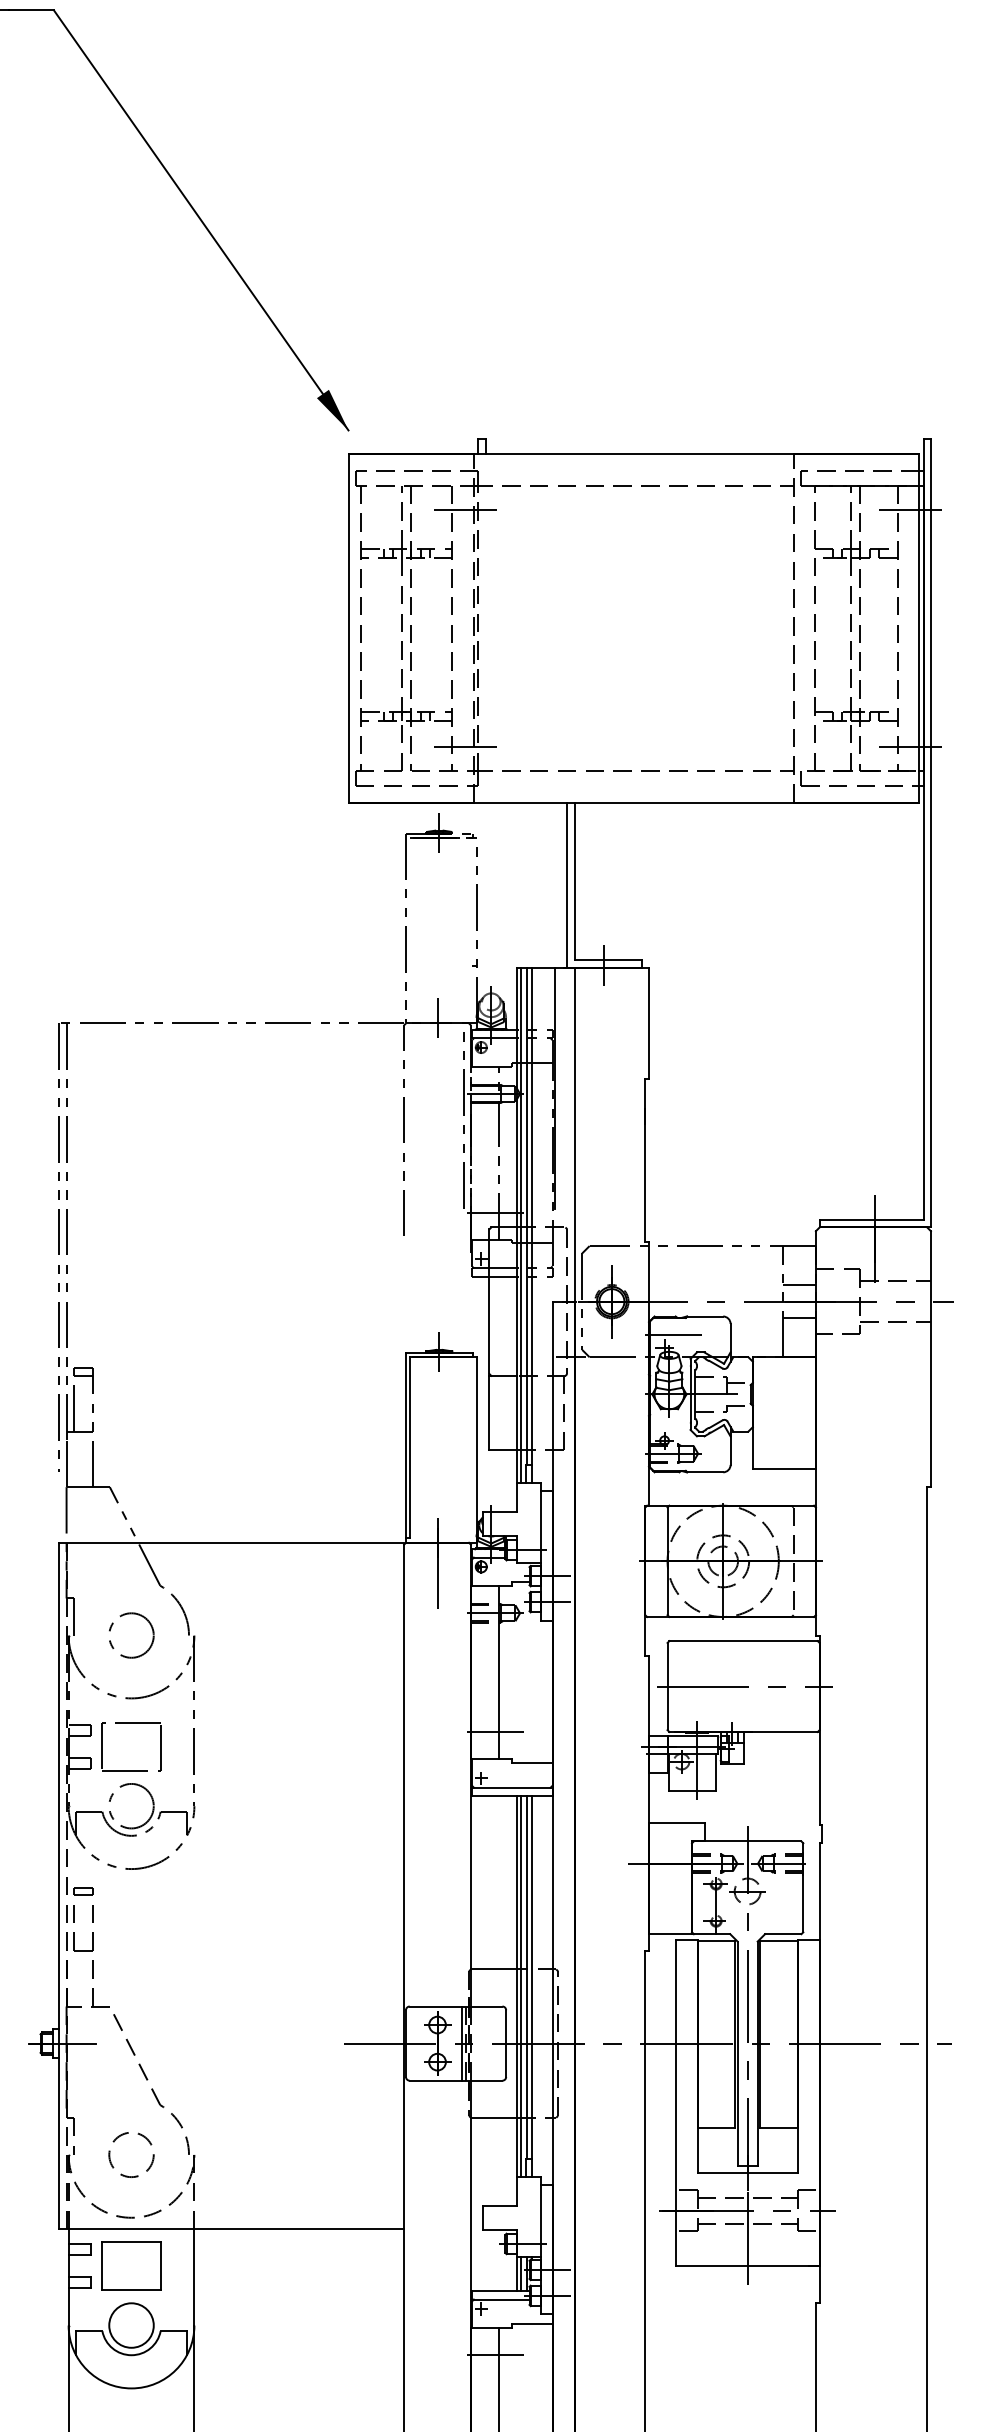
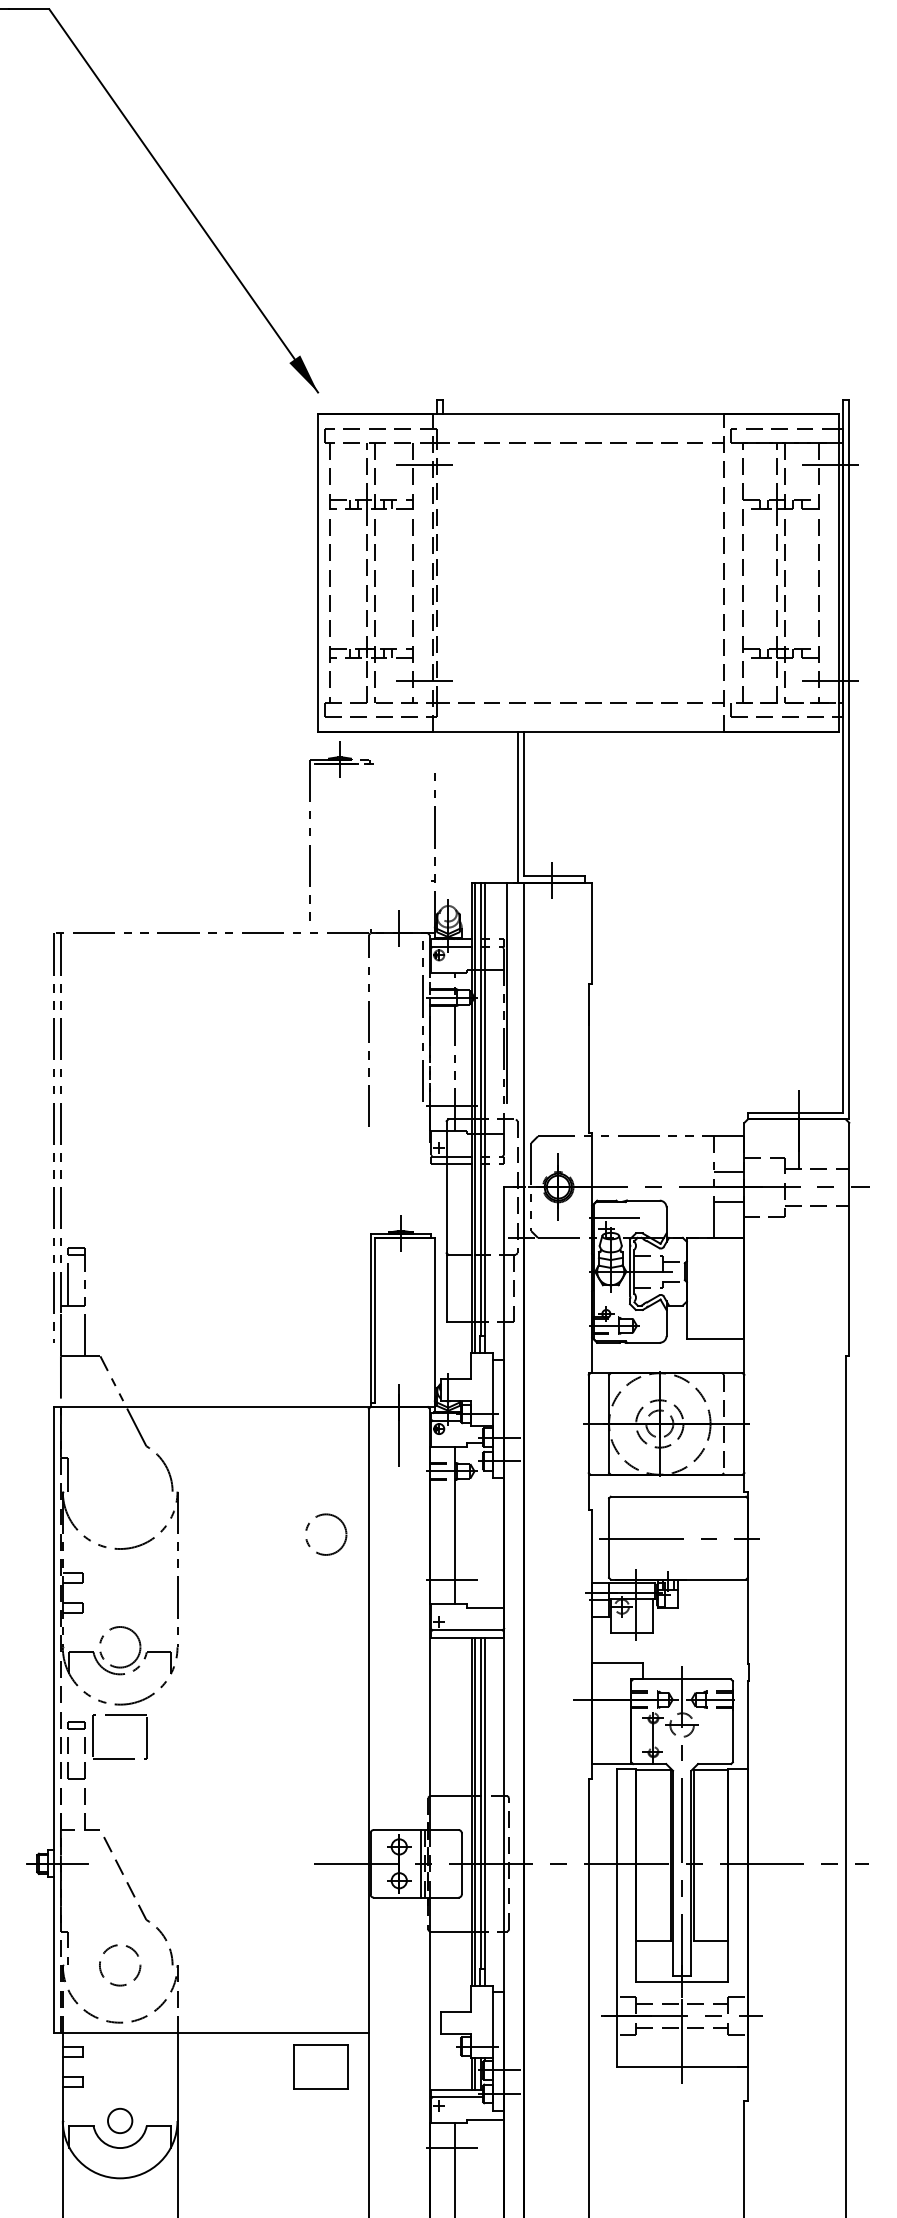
part: (407, 910) -> (310, 830), moved
circle: (131, 1635) -> (326, 1534), moved
part: (130, 1723) -> (119, 1715), moved
part: (130, 2265) -> (320, 2066), moved
circle: (130, 2325) -> (119, 2120), size x0.6

